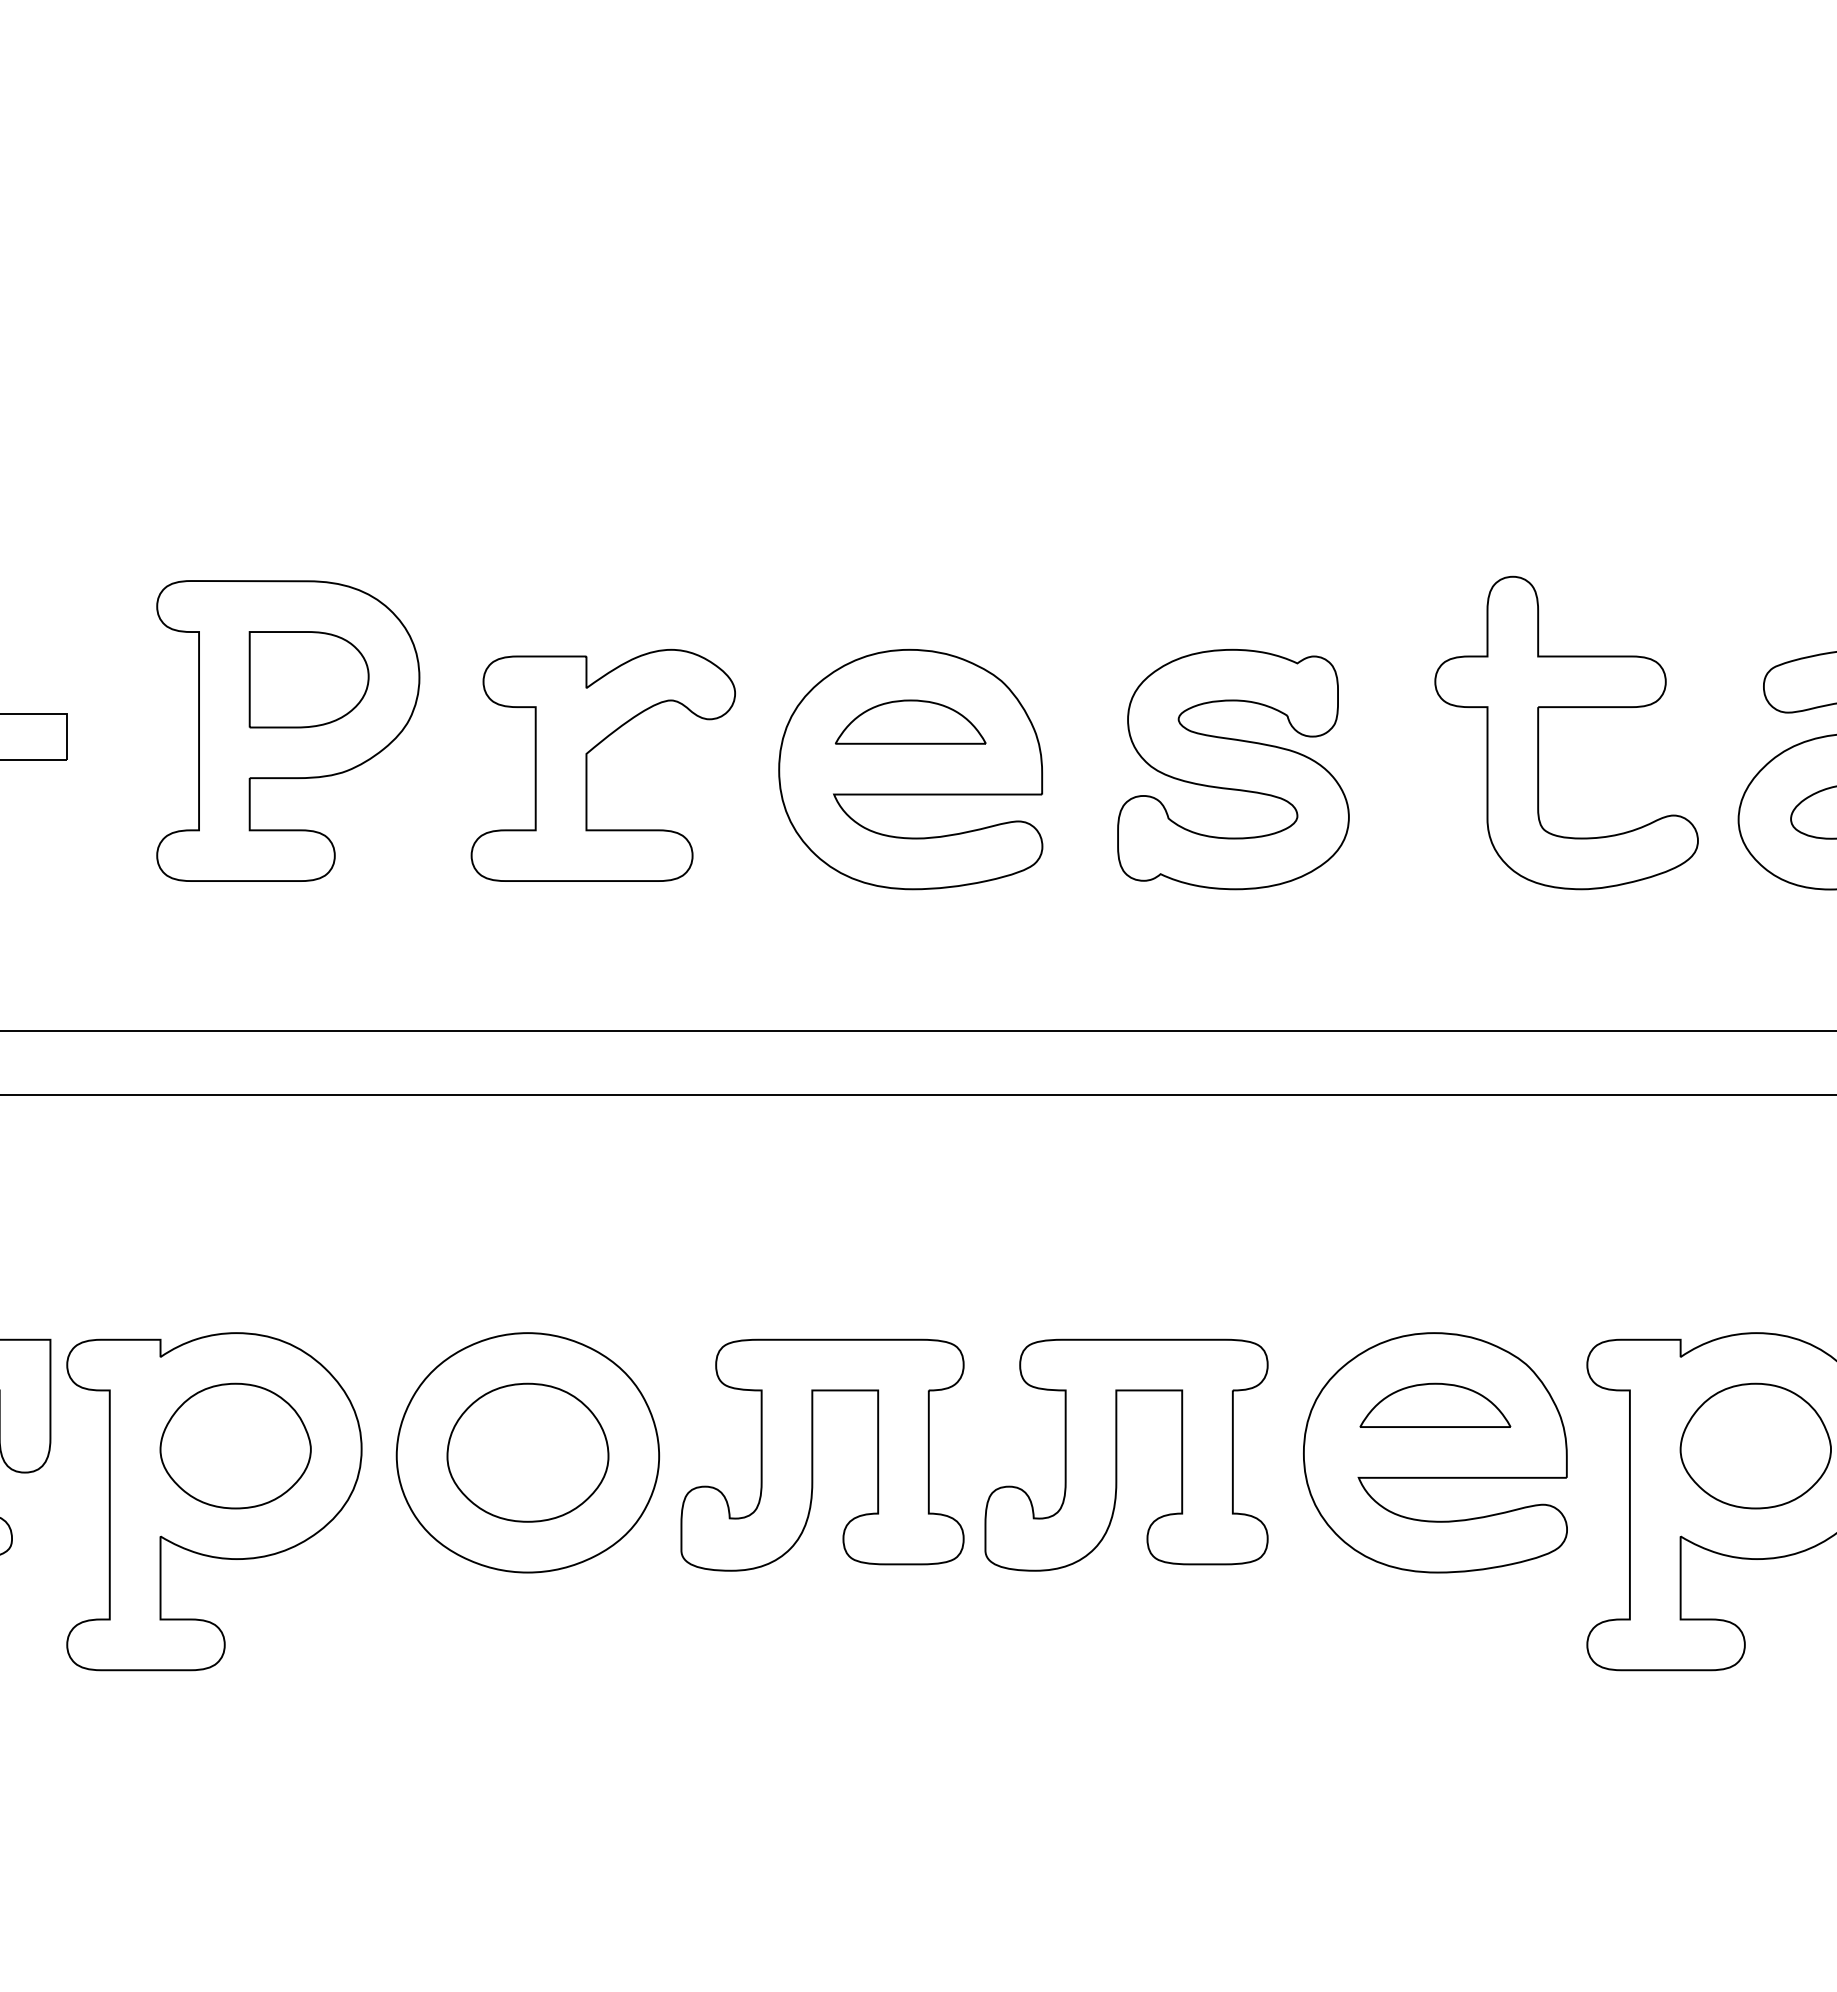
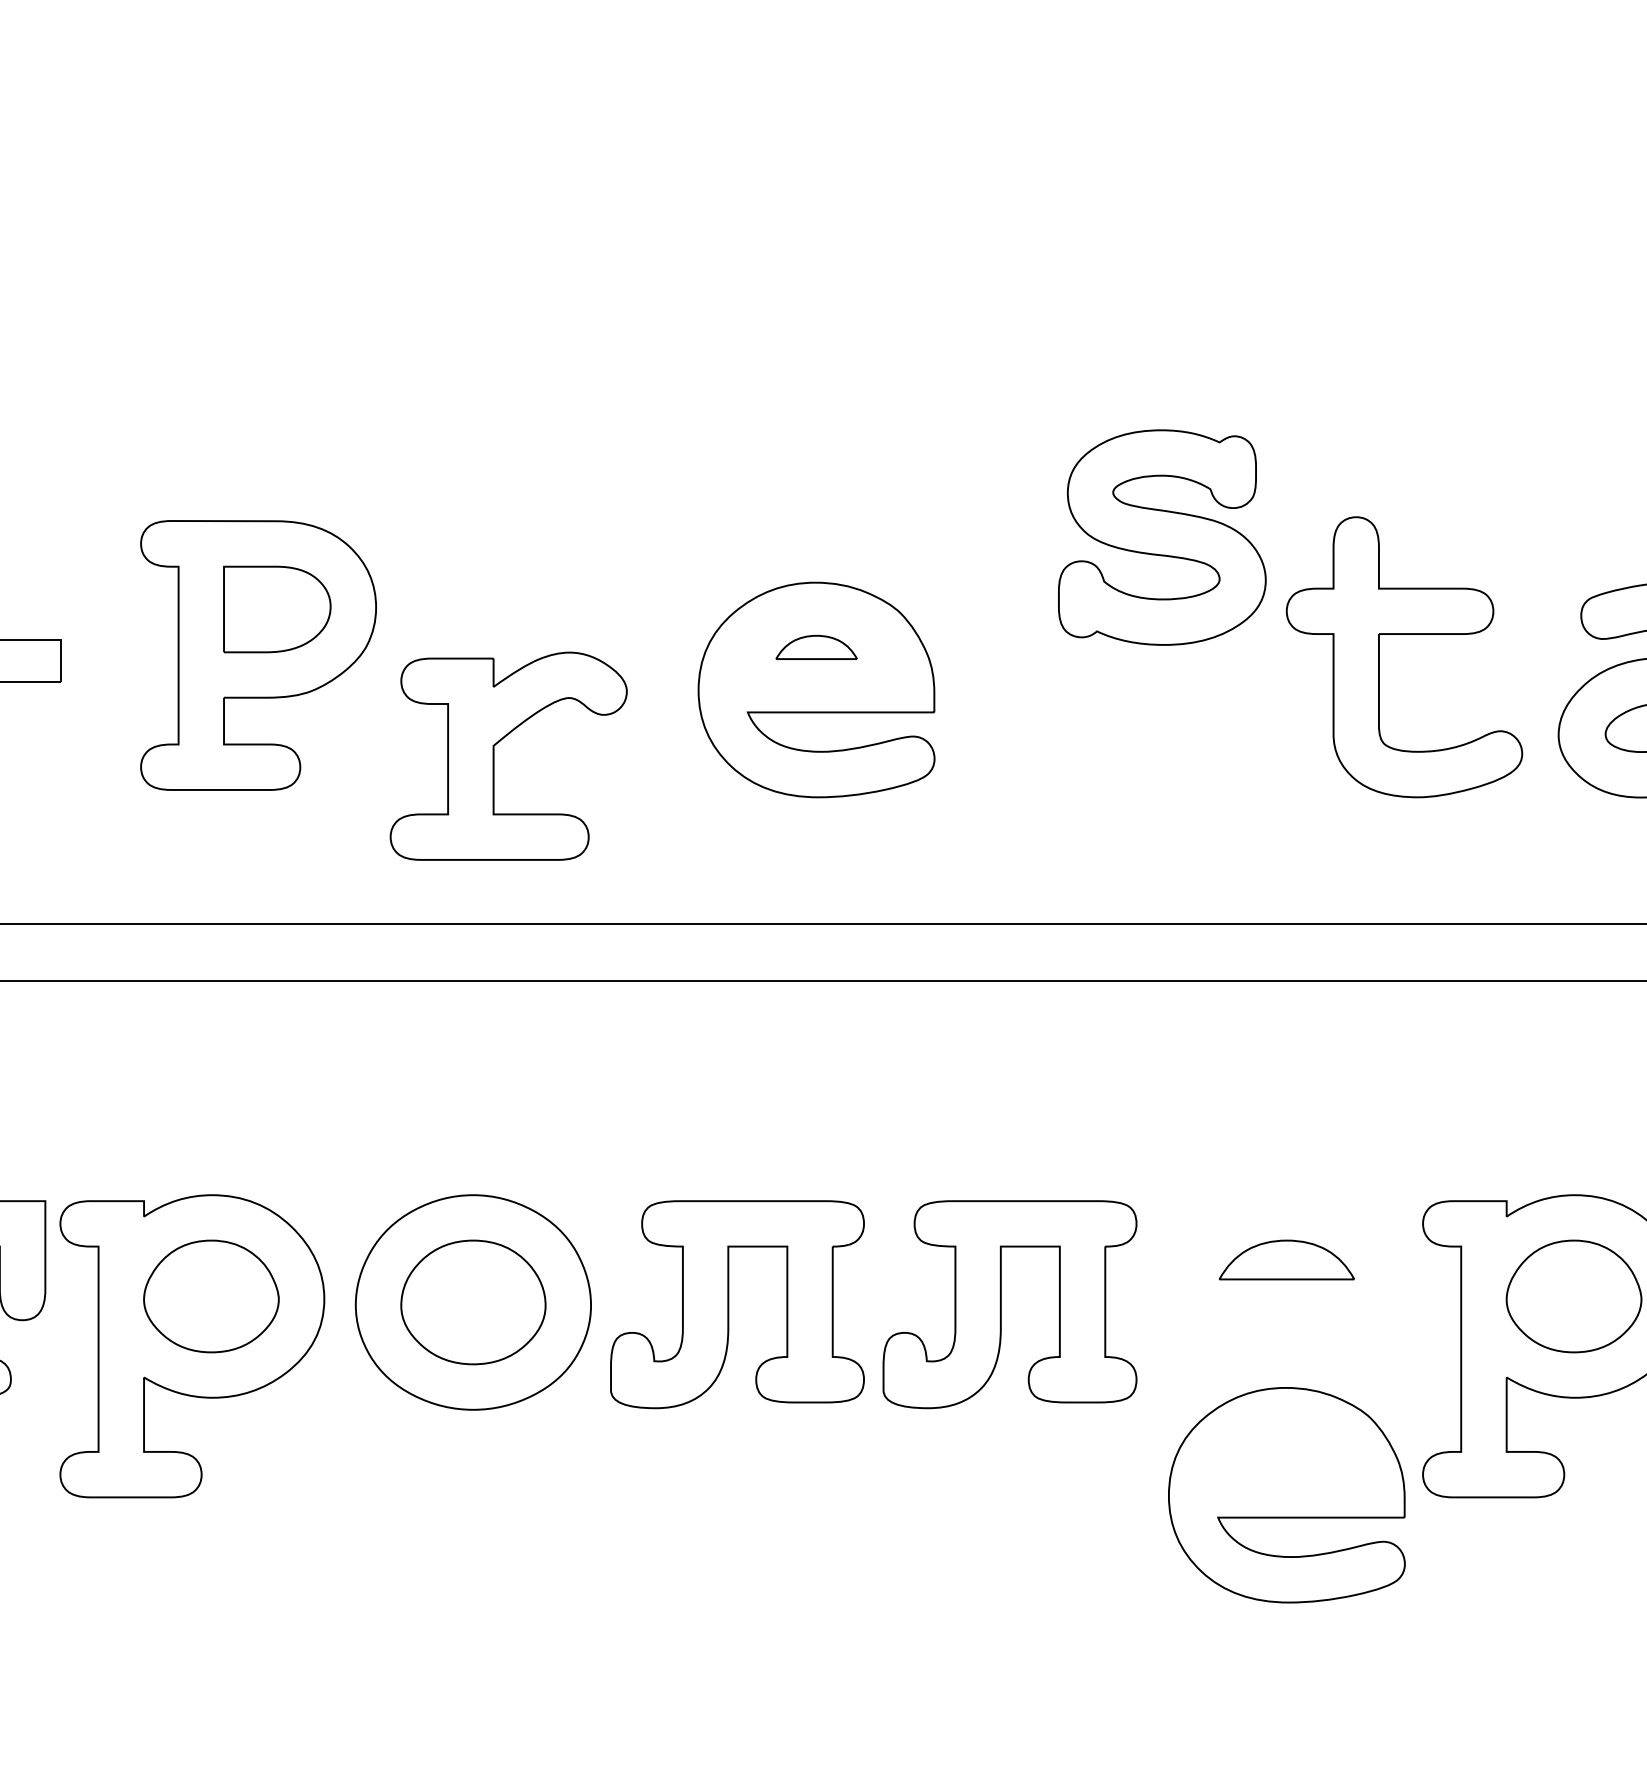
part: (910, 721) -> (816, 646), size x0.6
part: (587, 764) -> (494, 755), moved
part: (1233, 769) -> (1162, 537), moved
part: (1435, 1452) -> (1286, 1494), moved

